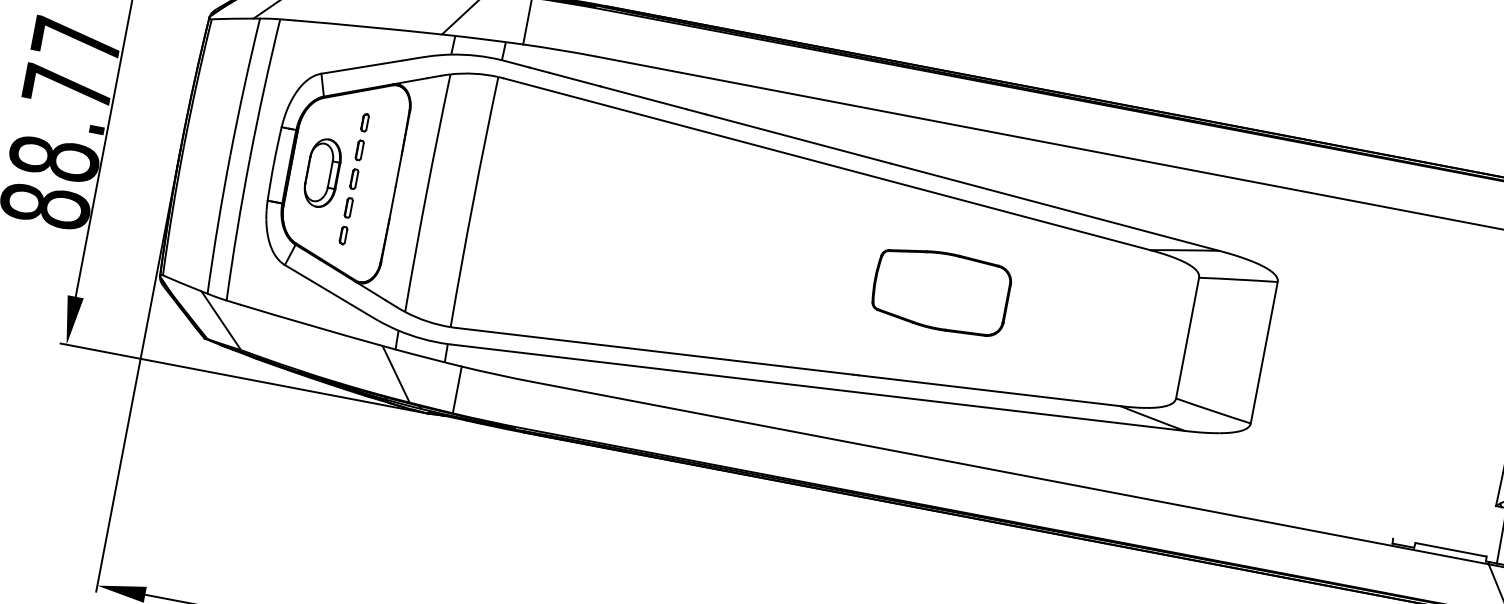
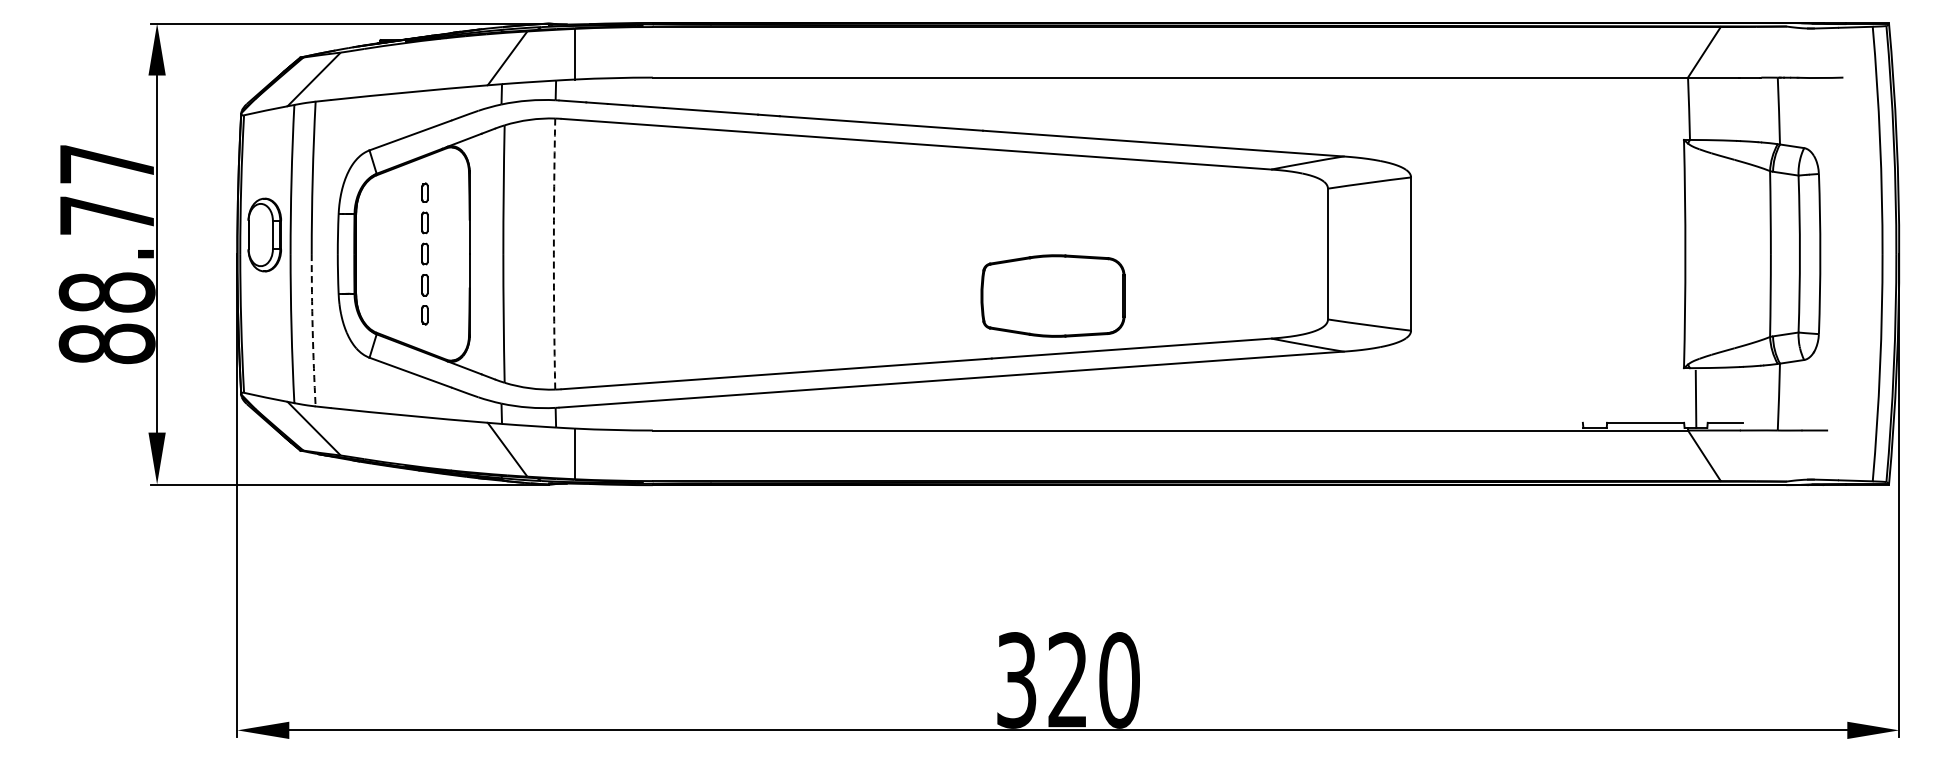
part: (322, 172) -> (264, 234), moved
arc: (472, 202) -> (553, 254), solid -> dashed
arc: (237, 229) -> (312, 330), solid -> dashed
part: (940, 290) -> (1052, 295), moved

